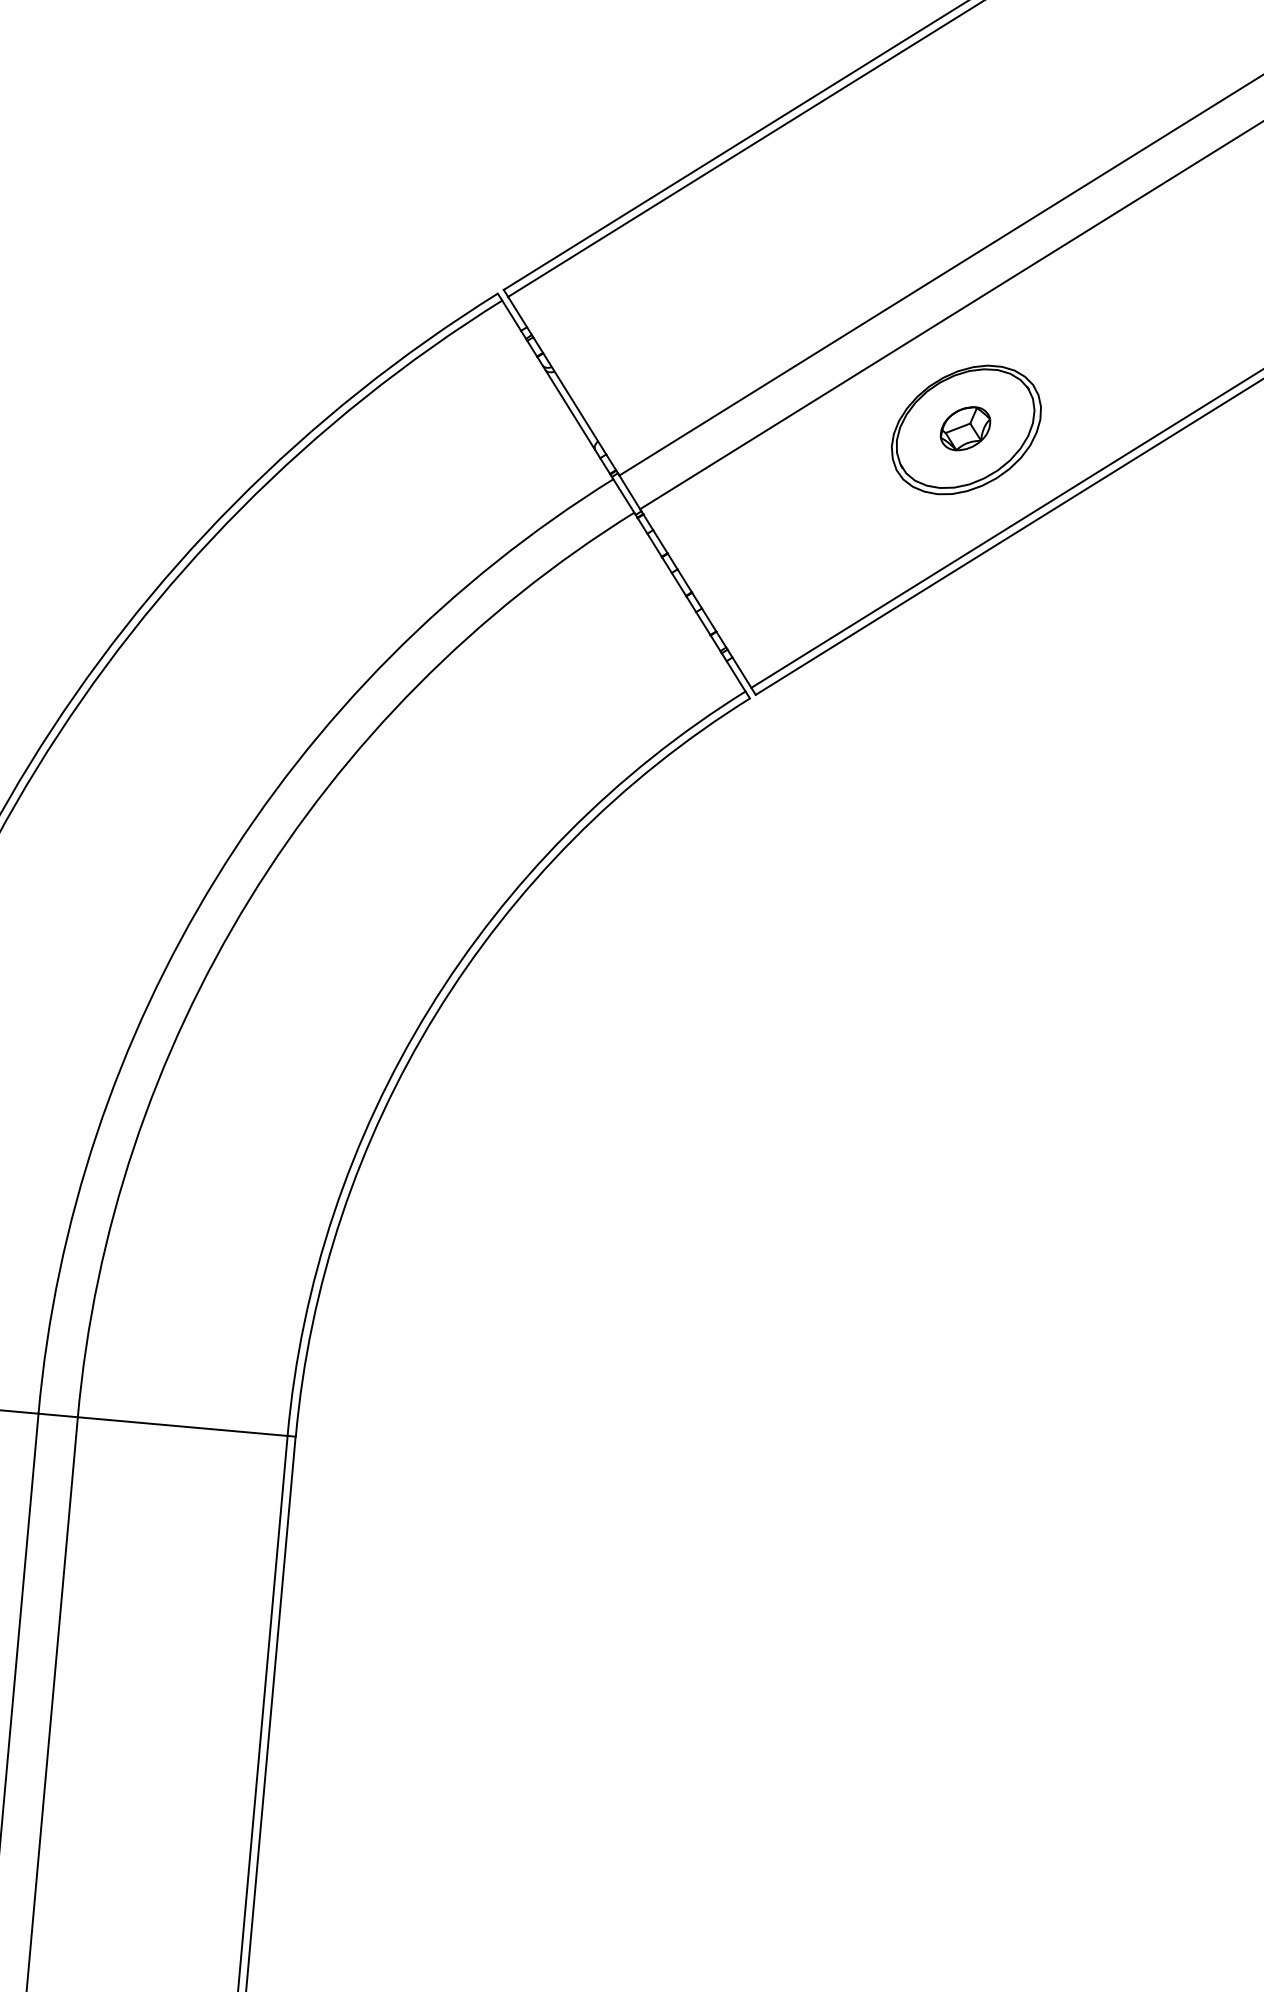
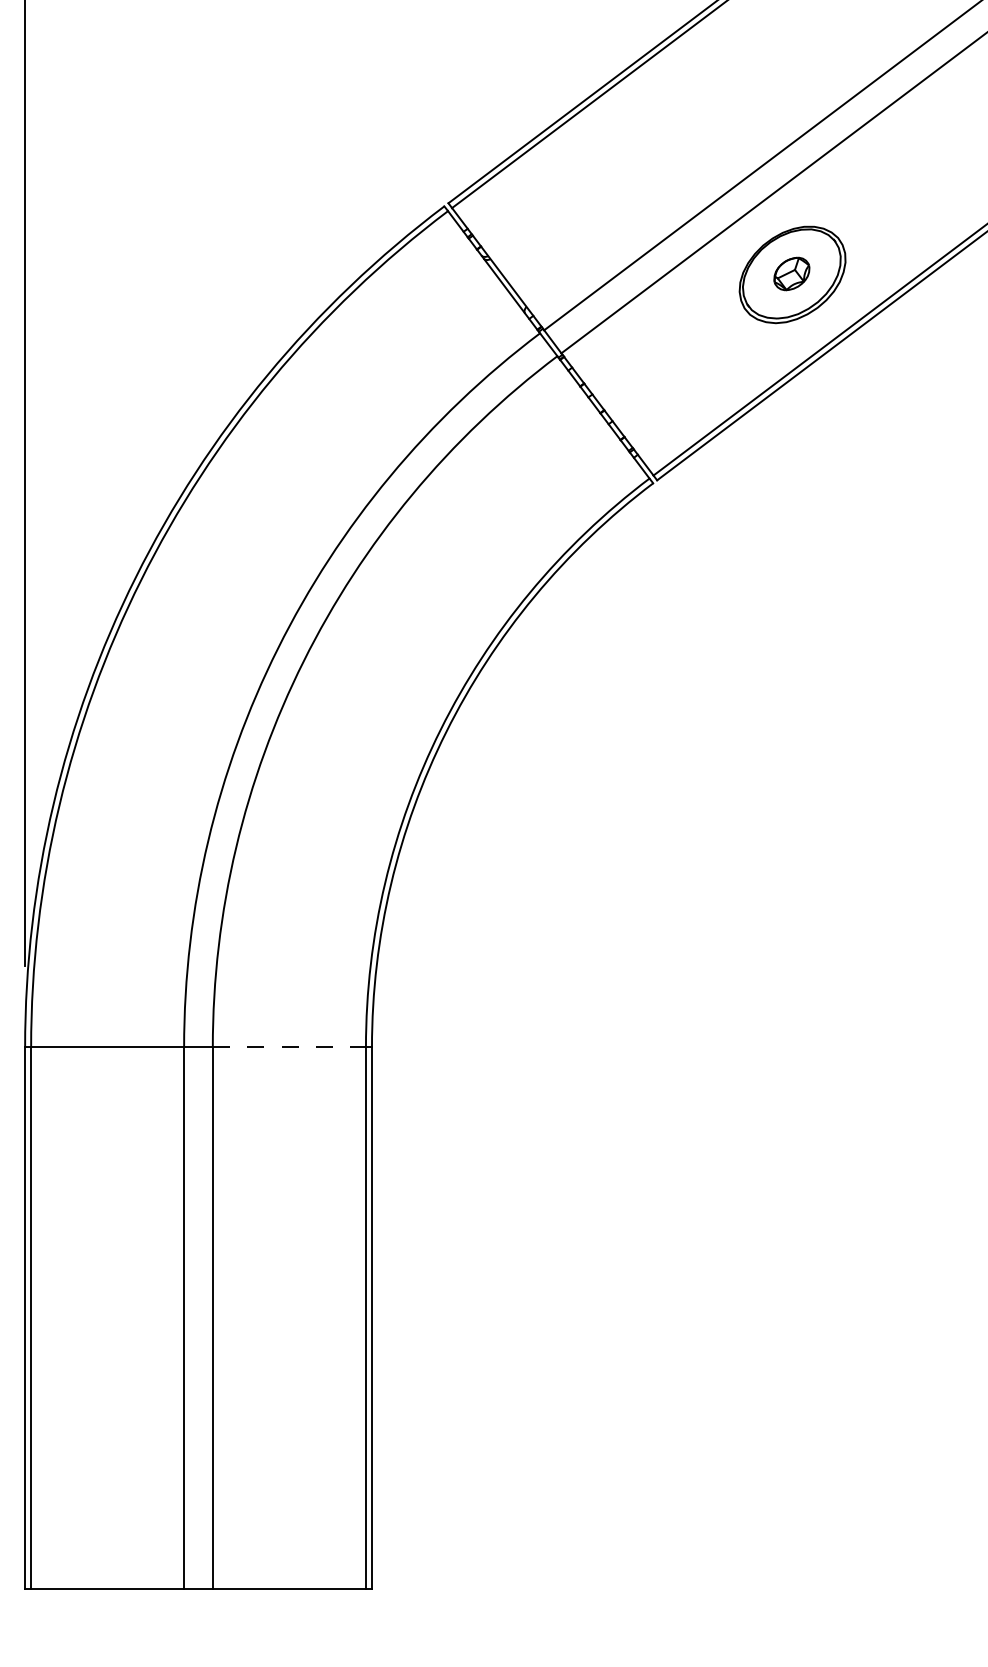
line: (182, 1426) -> (289, 1047), solid -> dashed

